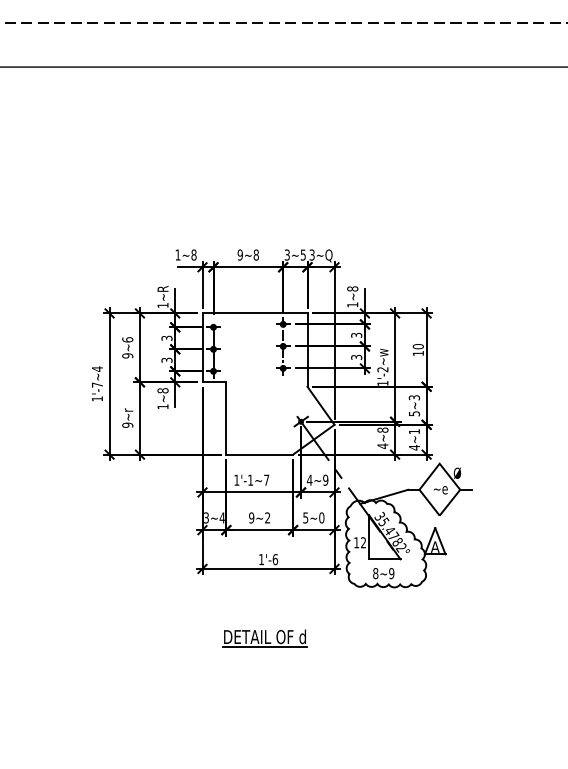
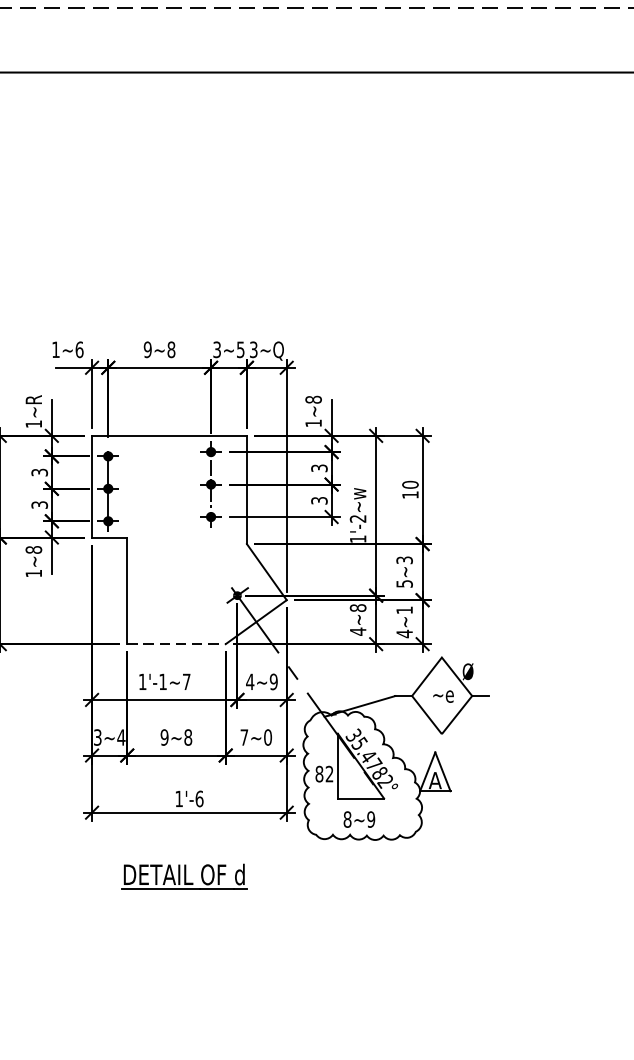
text: (193, 254) -> (78, 348), 1~8 -> 1~6
line: (260, 454) -> (177, 643), solid -> dashed
text: (267, 517) -> (187, 736), 9~2 -> 9~8
text: (305, 517) -> (243, 736), 5~0 -> 7~0
text: (356, 542) -> (319, 773), 12 -> 82
part: (264, 638) -> (183, 876), moved

